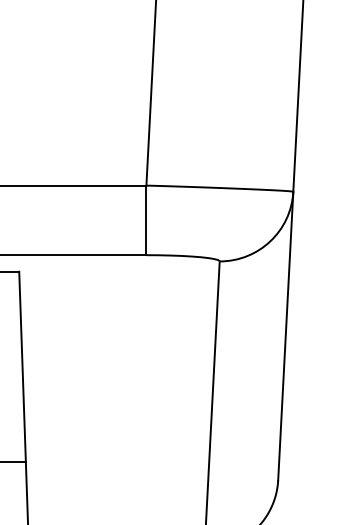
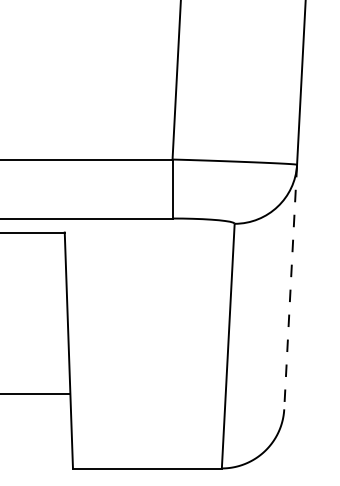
line: (285, 336) -> (290, 287), solid -> dashed

